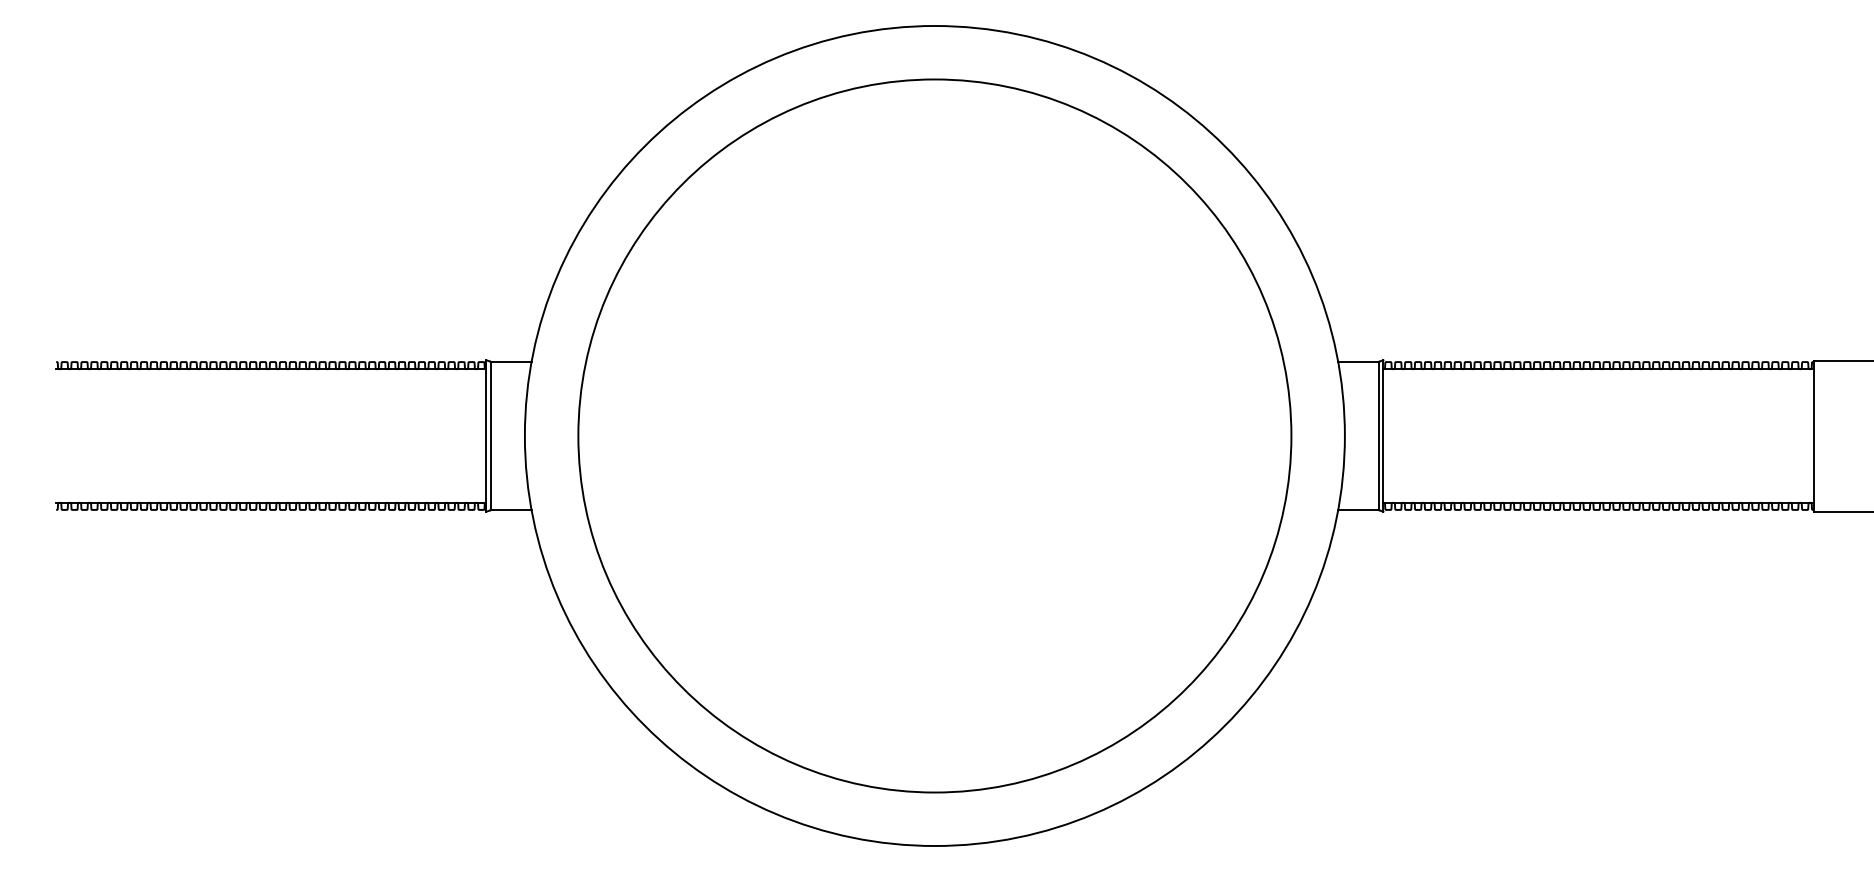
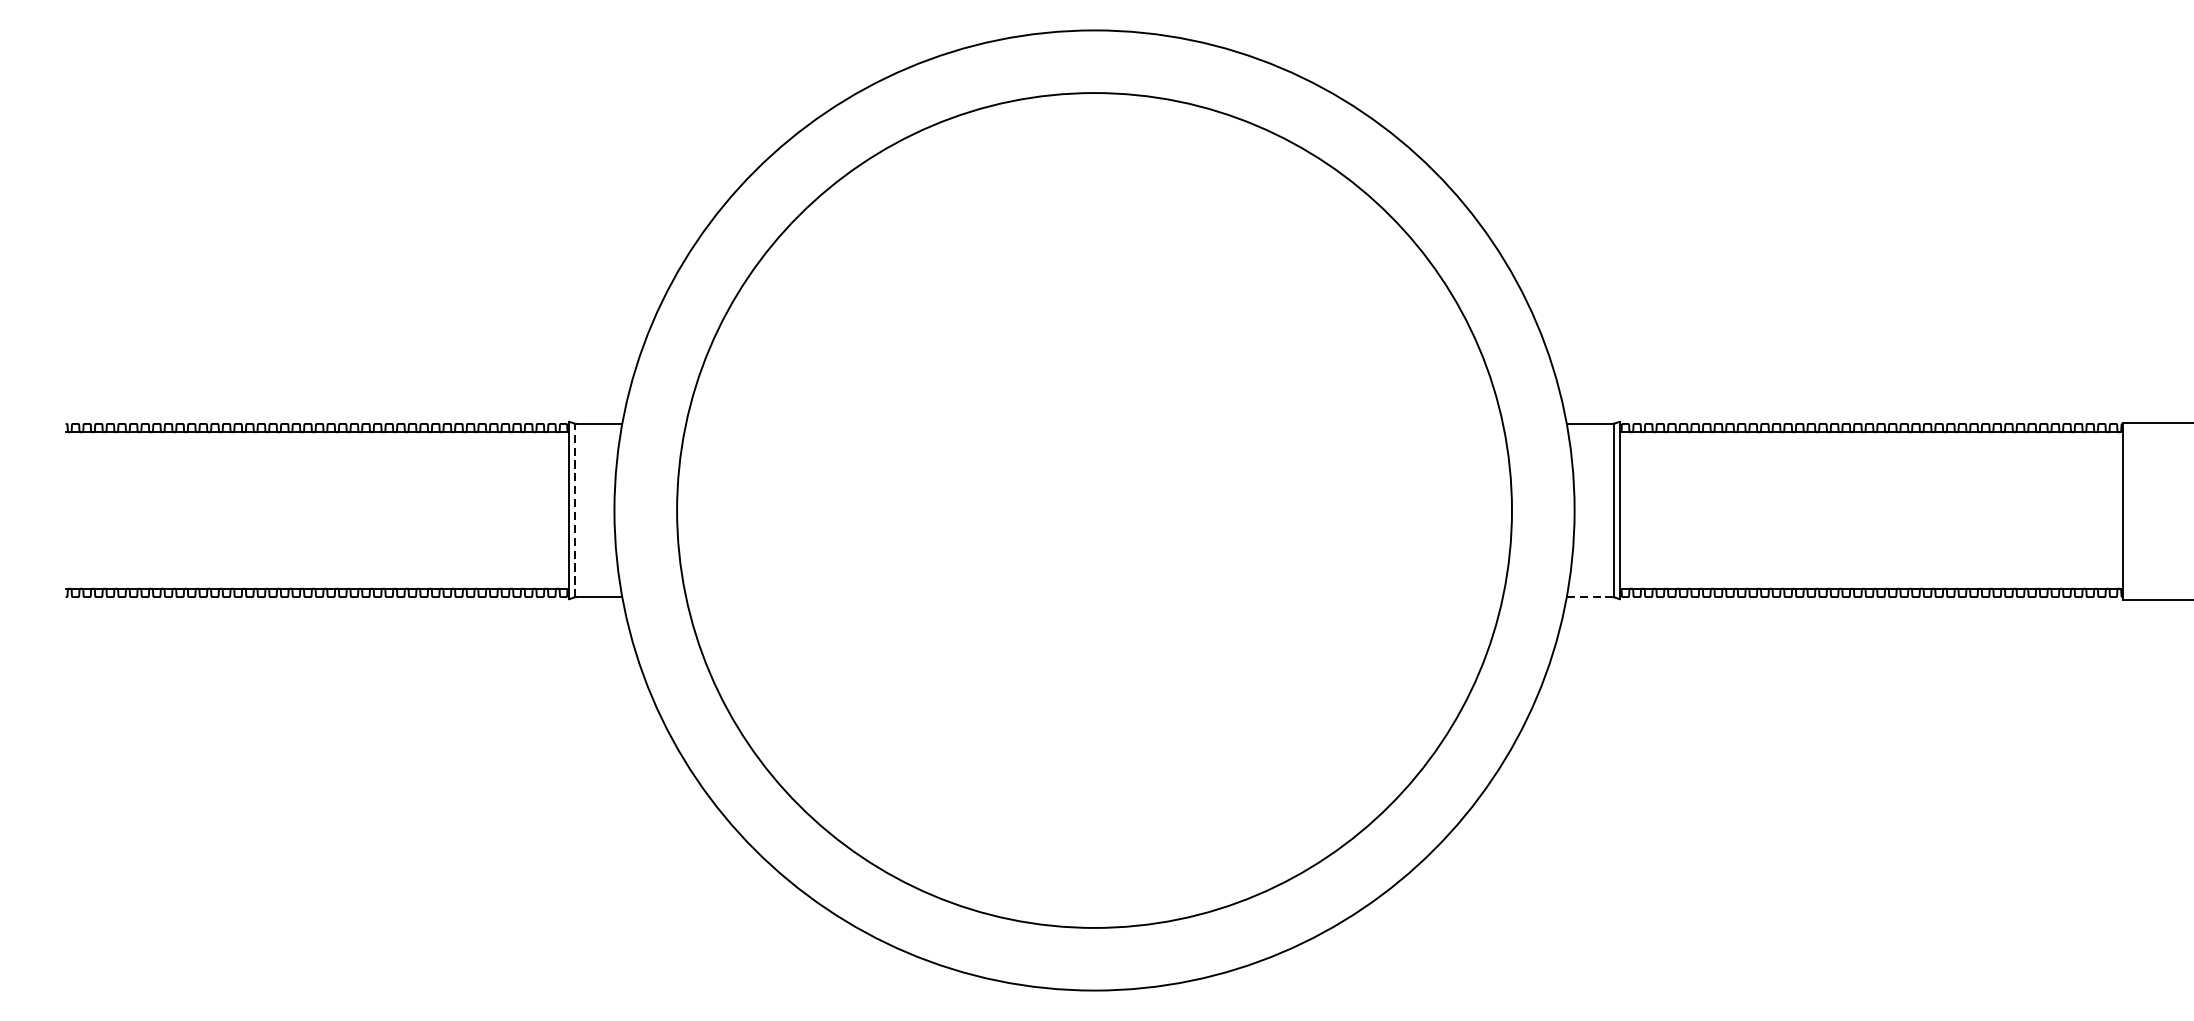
line: (490, 435) -> (574, 509), solid -> dashed
line: (1357, 509) -> (1589, 596), solid -> dashed

